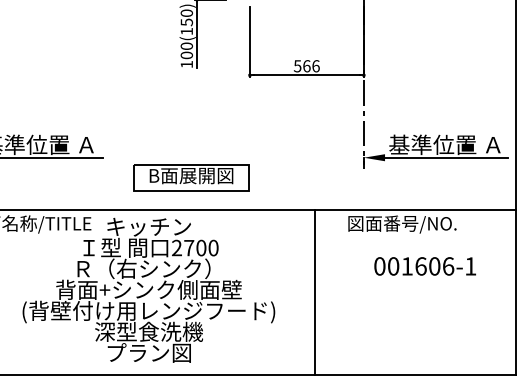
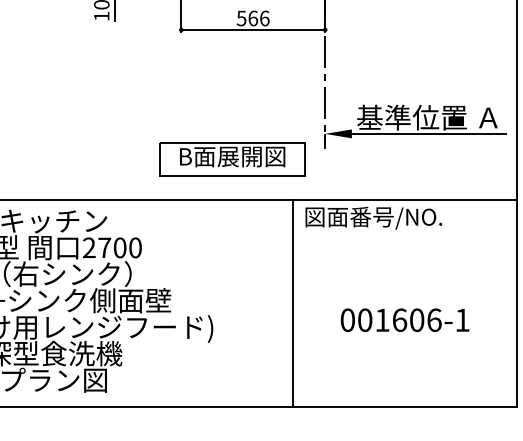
part: (191, 177) -> (232, 158), moved
text: (424, 266) -> (404, 320), moved
line: (314, 291) -> (293, 302), moved

